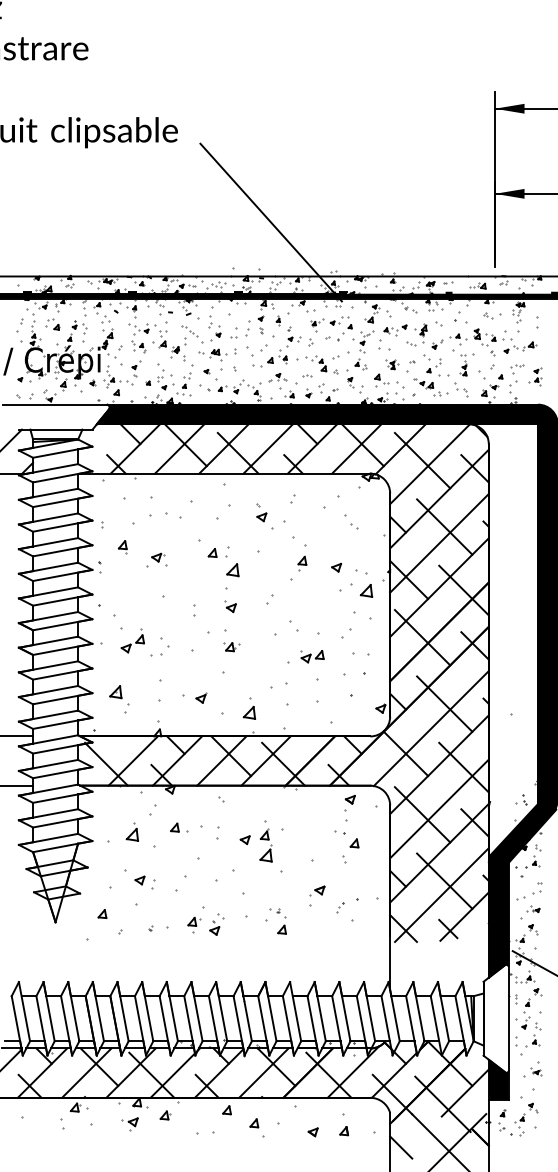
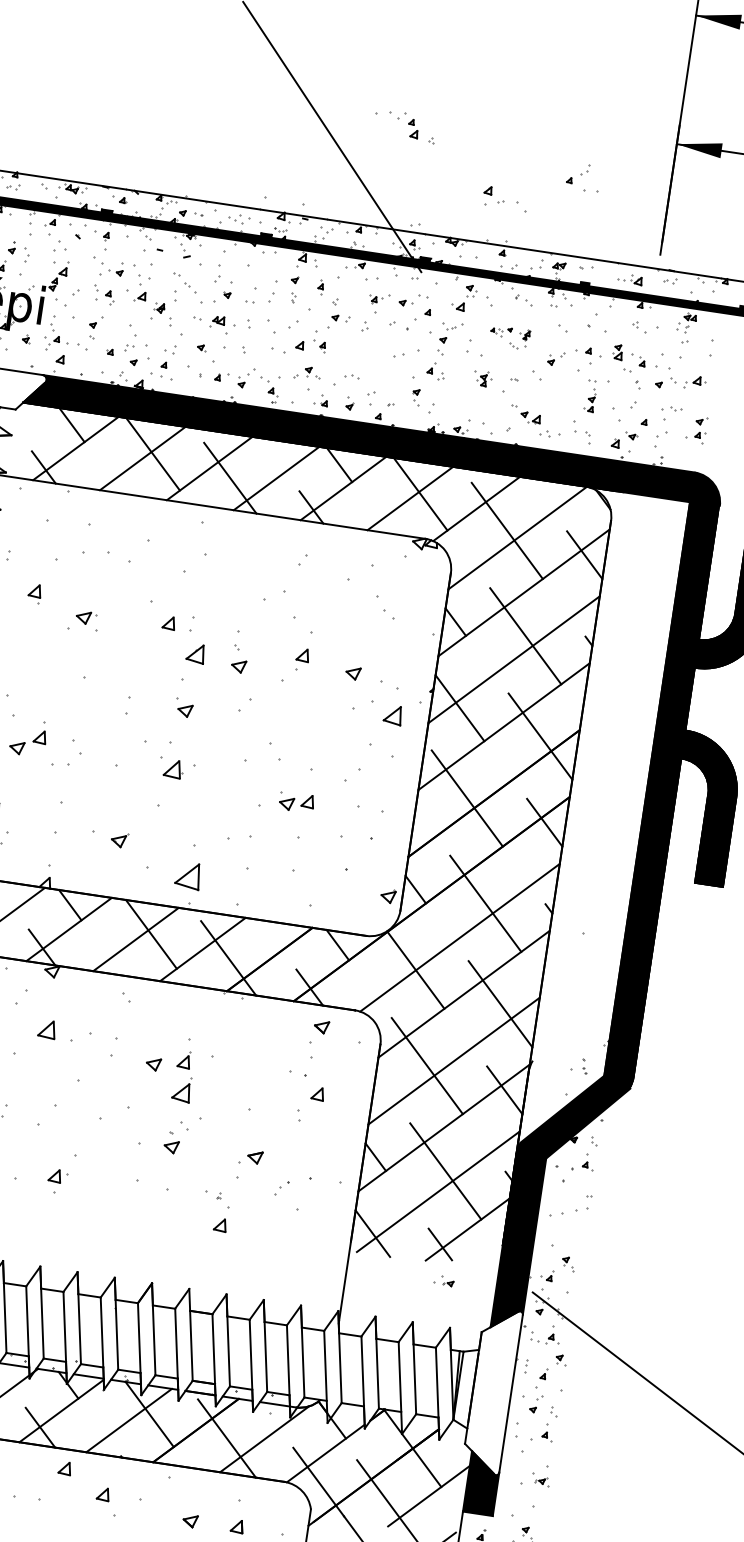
part: (405, 334) -> (509, 336), size x0.6
part: (317, 364) -> (405, 126), moved
part: (437, 367) -> (583, 177), moved
part: (389, 380) -> (505, 198), moved
part: (261, 512) -> (239, 659), moved
part: (231, 647) -> (176, 770), size x1.4
part: (249, 708) -> (189, 866), size x1.4
part: (179, 827) -> (57, 1030), size x1.4
part: (533, 909) -> (444, 1281), moved
part: (216, 924) -> (175, 1137), moved
part: (282, 926) -> (221, 1220), moved

